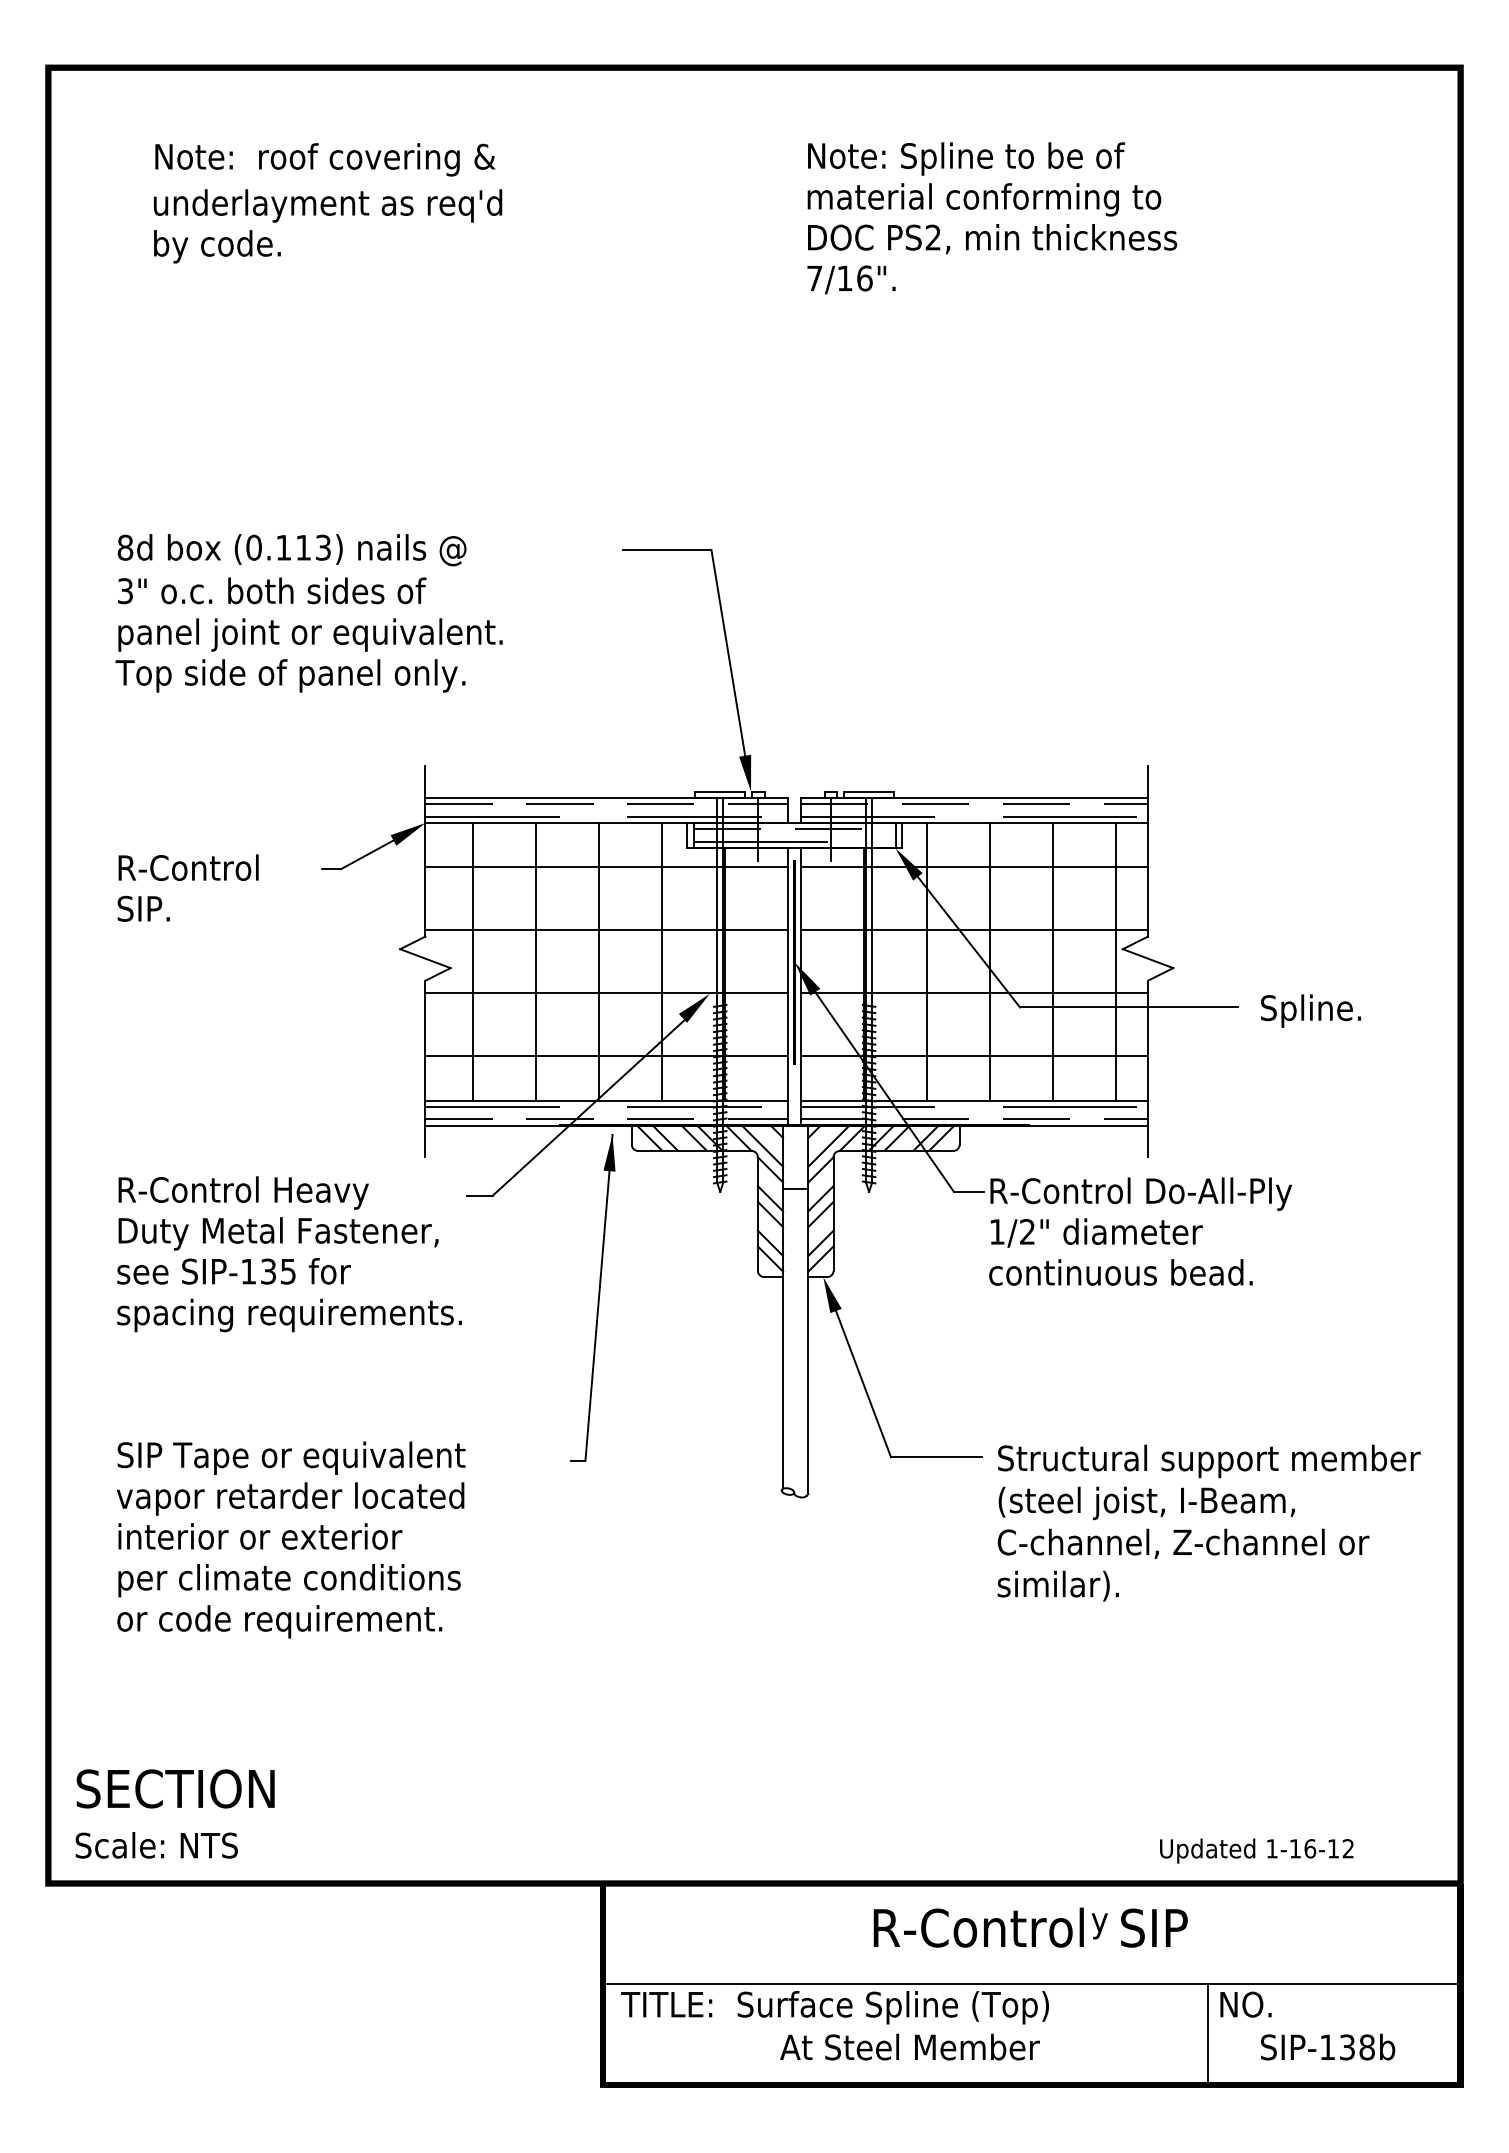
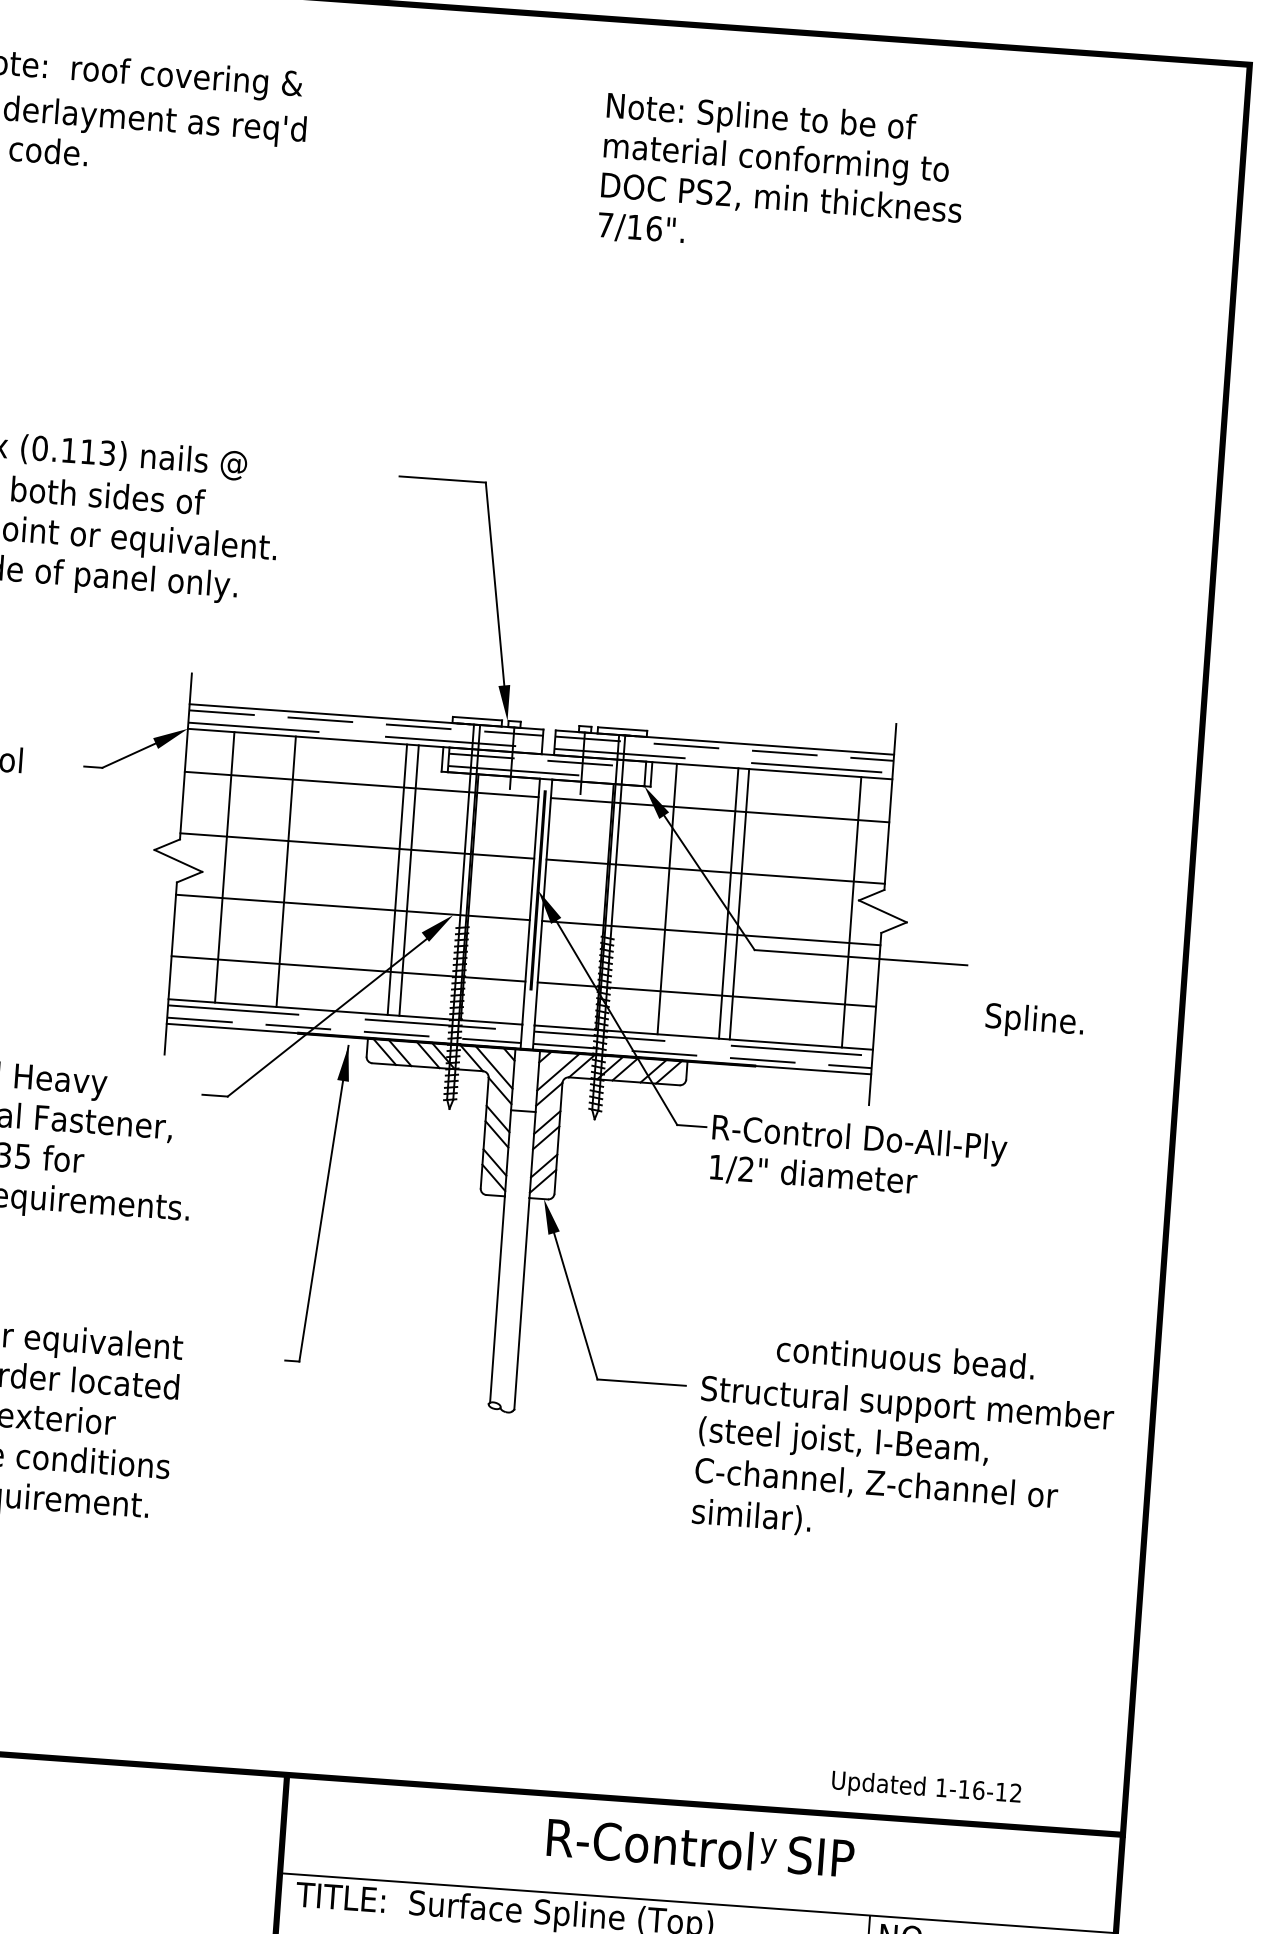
line: (599, 961) -> (397, 879), moved
line: (1053, 961) -> (739, 903), moved
text: (1311, 1010) -> (1035, 1021), moved
text: (1120, 1272) -> (905, 1357), moved

